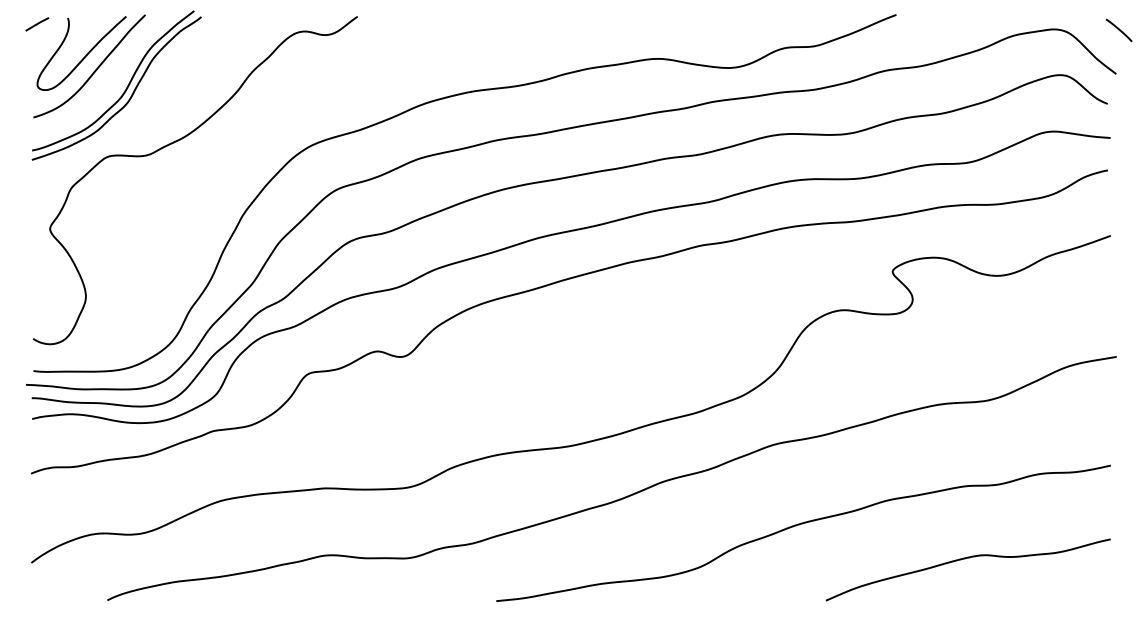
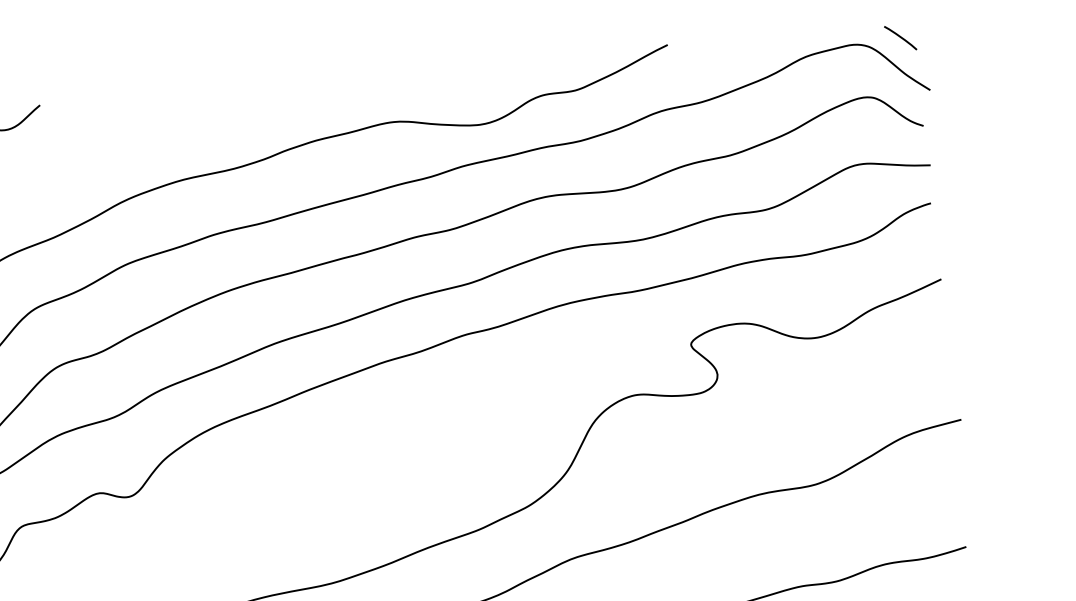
line: (1119, 30) -> (901, 38), moved

